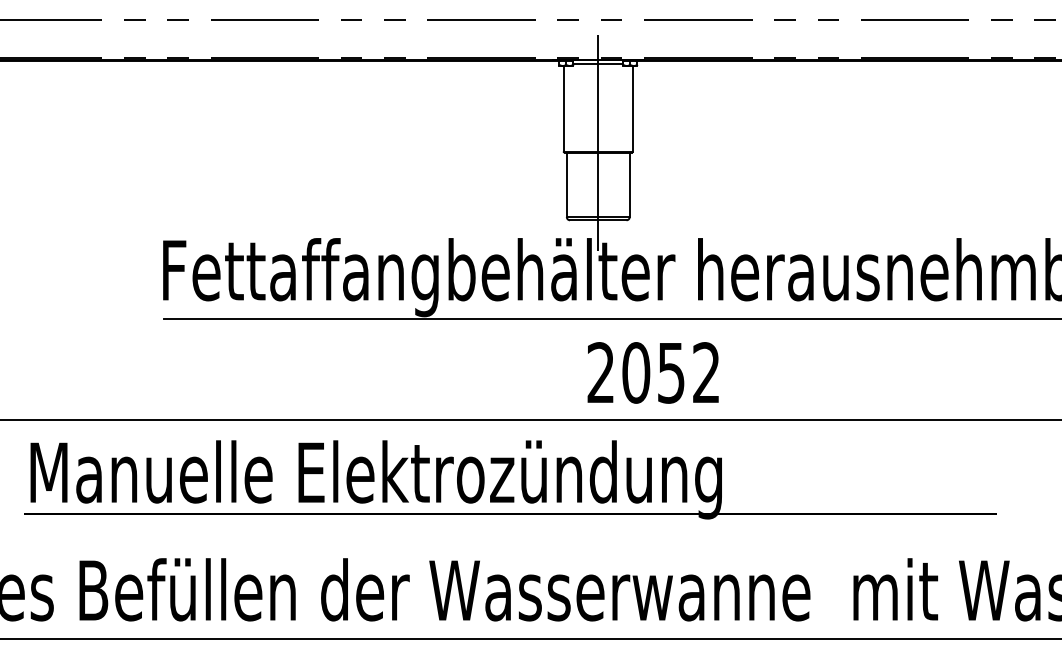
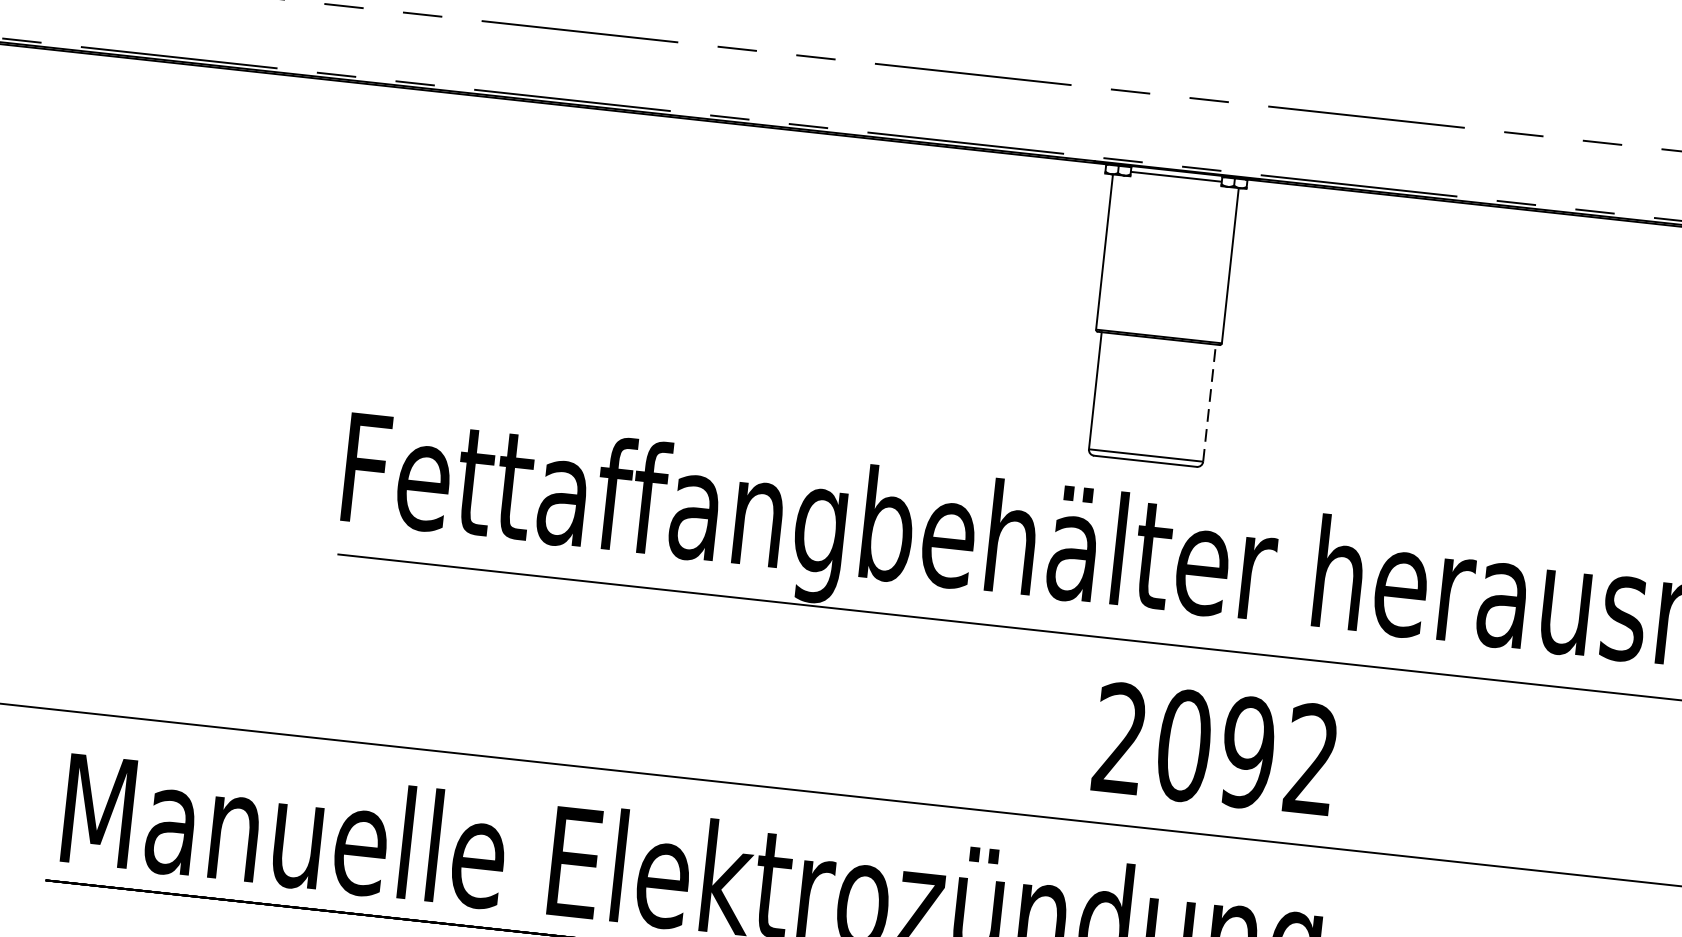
line: (598, 138) -> (1161, 312), removed
line: (629, 184) -> (1209, 402), solid -> dashed
text: (671, 372) -> (1248, 751), 2052 -> 2092

